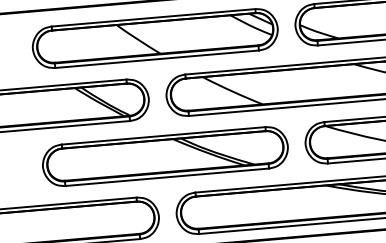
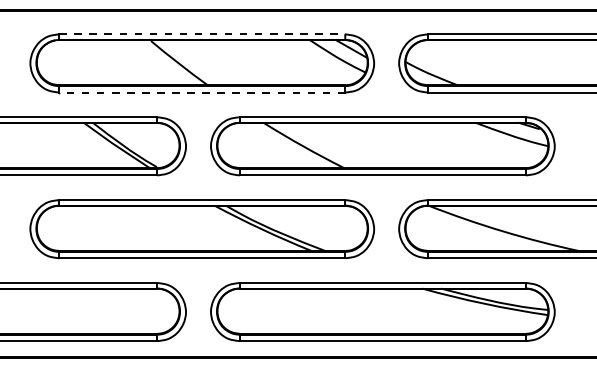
line: (153, 17) -> (202, 34), solid -> dashed
line: (157, 59) -> (202, 92), solid -> dashed

